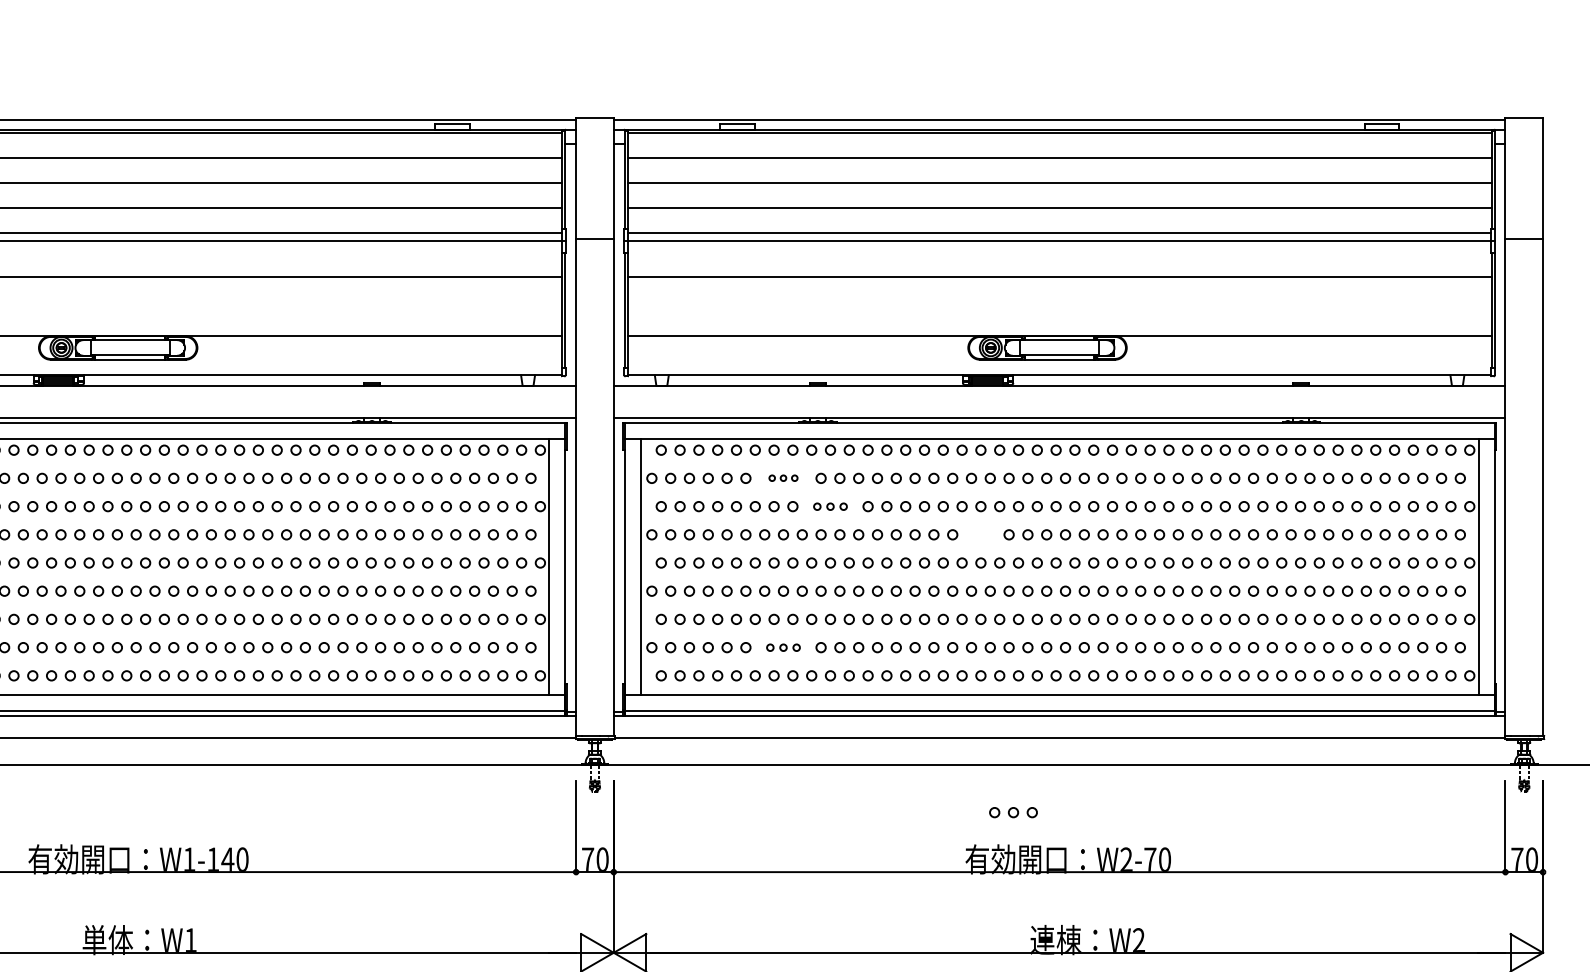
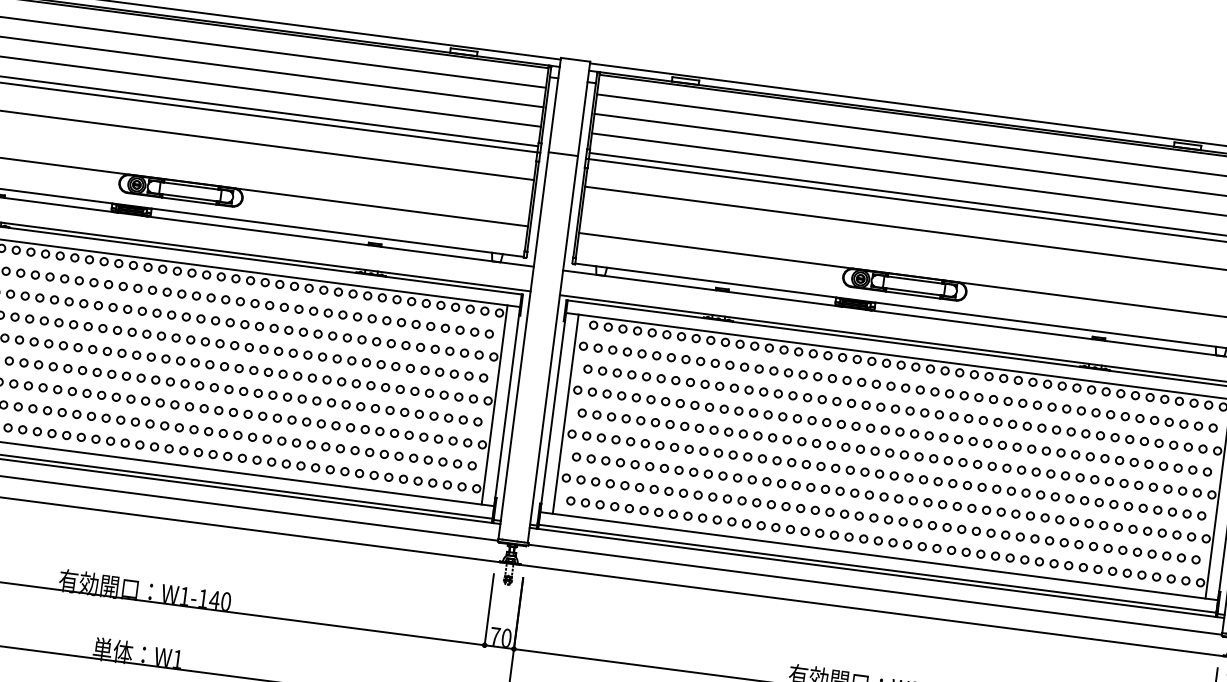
part: (783, 477) -> (686, 358), size x1.67
part: (830, 506) -> (719, 386), size x1.43
part: (980, 534) -> (833, 423), added
part: (783, 647) -> (668, 491), size x1.43
part: (1013, 812) -> (831, 643), removed

